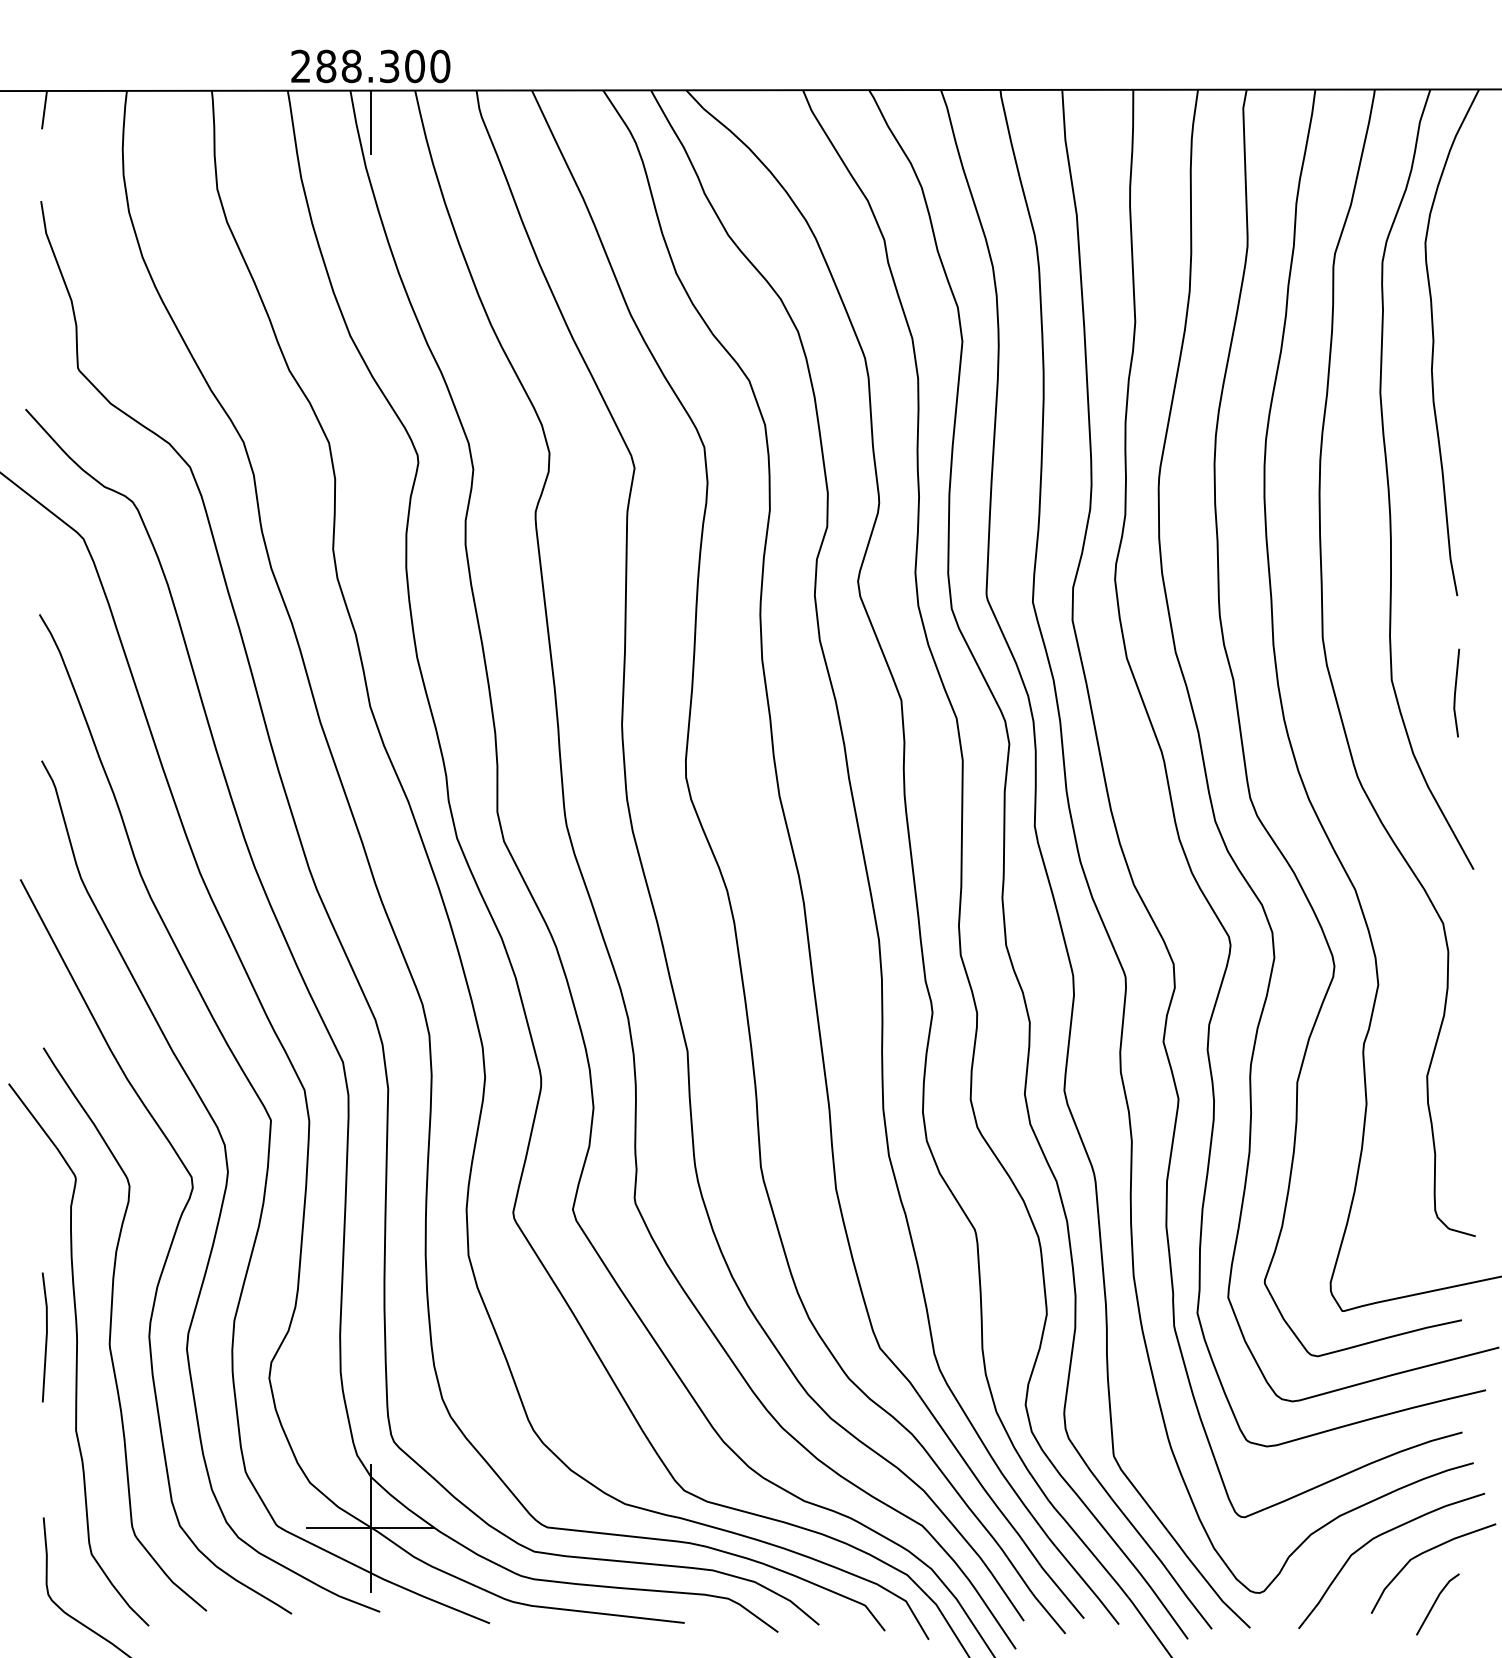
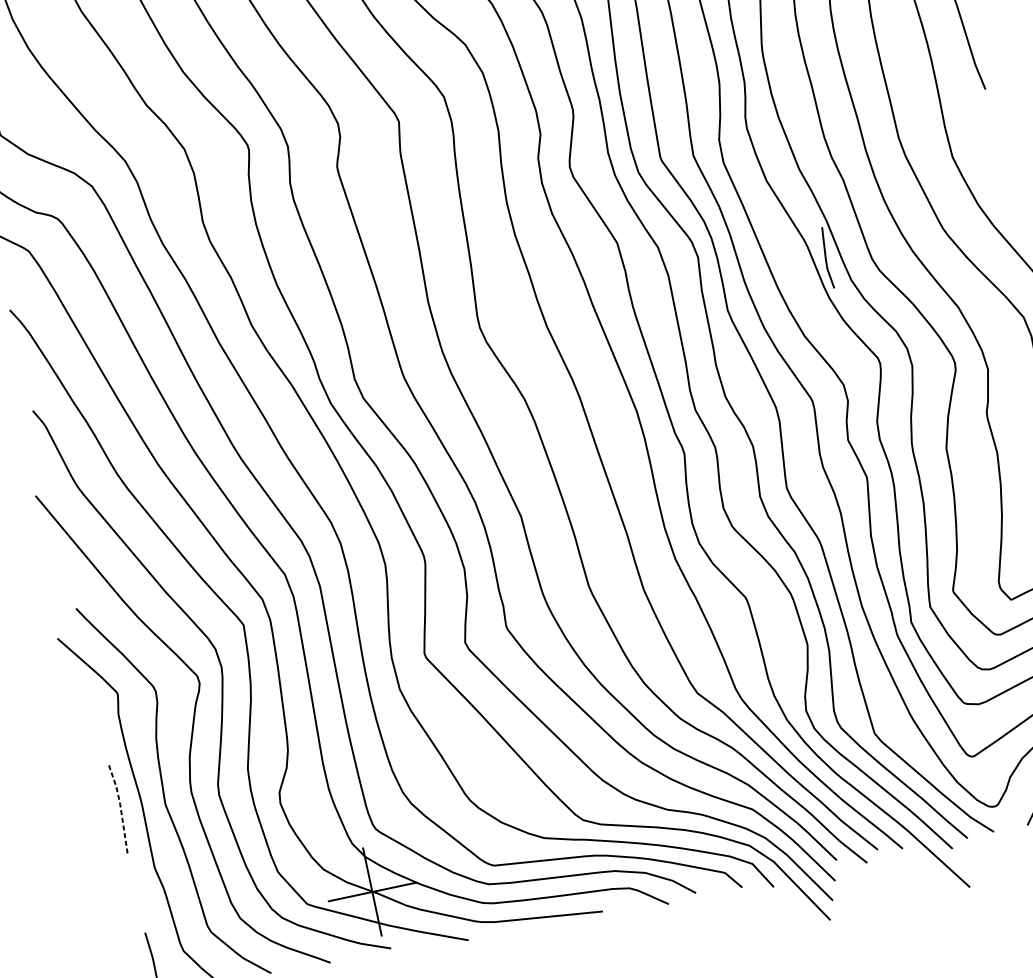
line: (1456, 691) -> (826, 257), moved
line: (46, 1335) -> (120, 806), solid -> dashed

